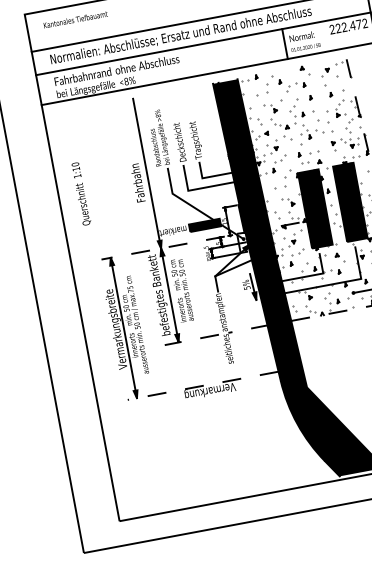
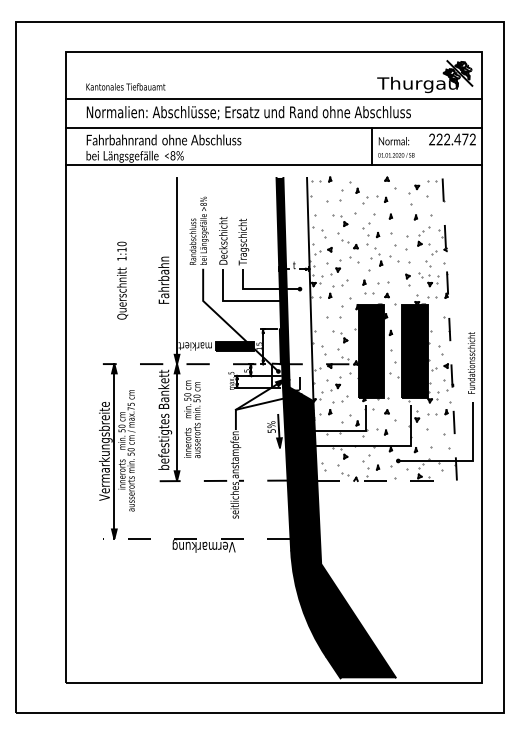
text: (75, 19) -> (125, 86), moved
fill: (247, 170) -> (298, 289), removed
text: (81, 193) -> (122, 280), moved

